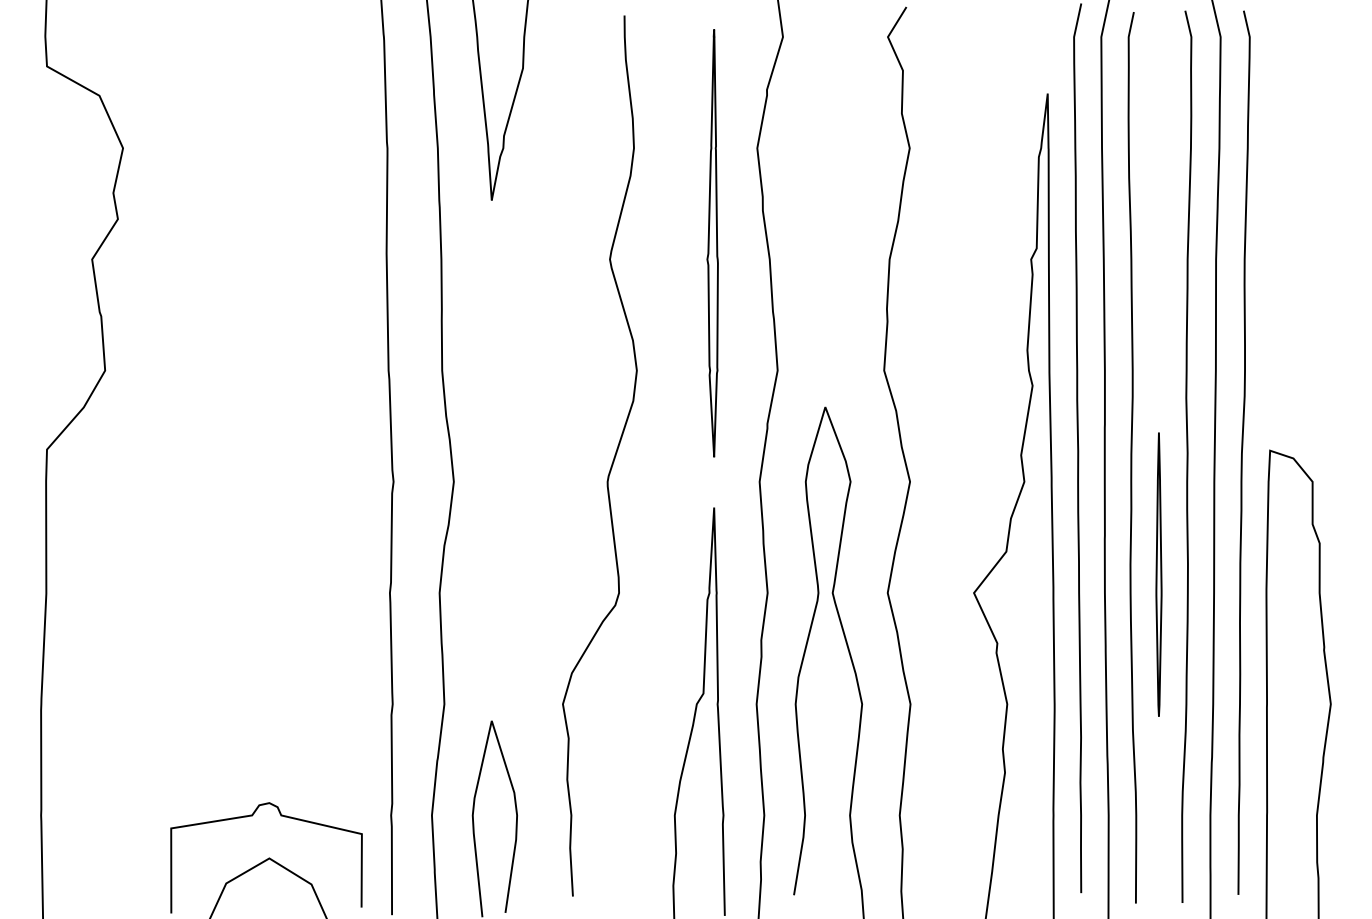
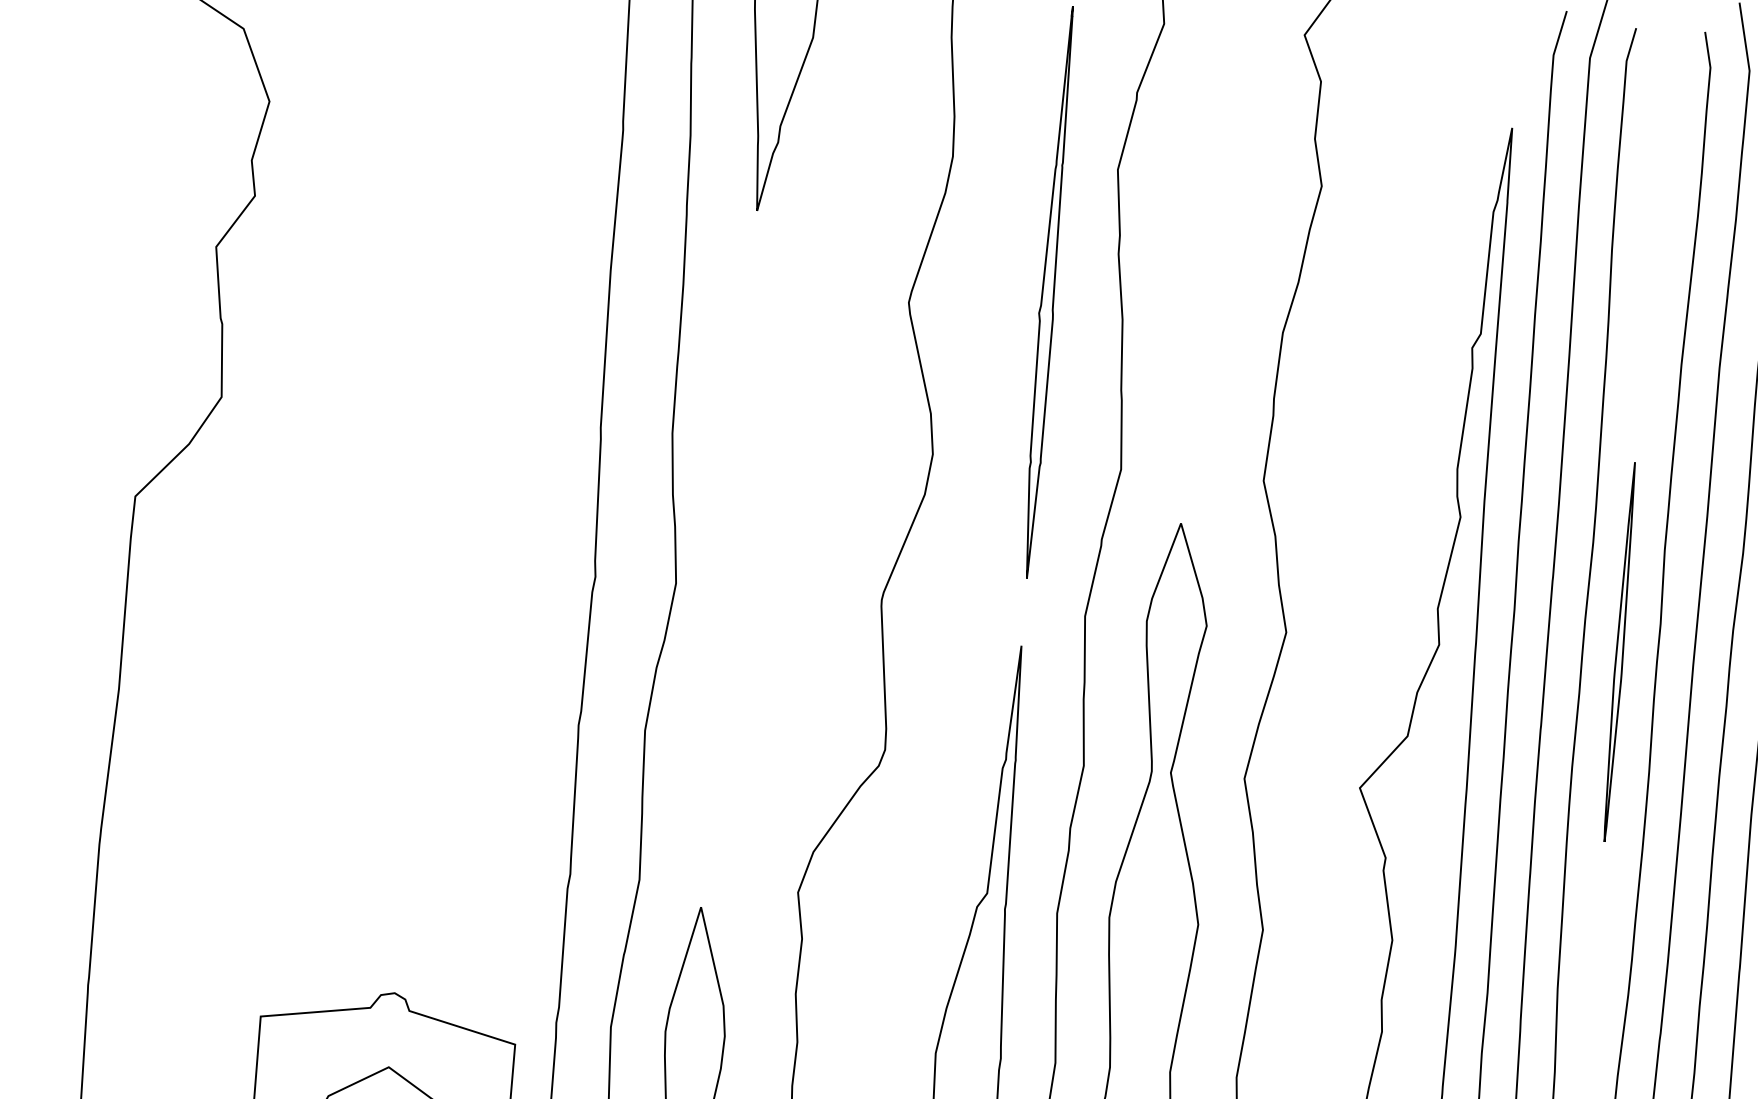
part: (1158, 574) -> (1619, 652), moved

